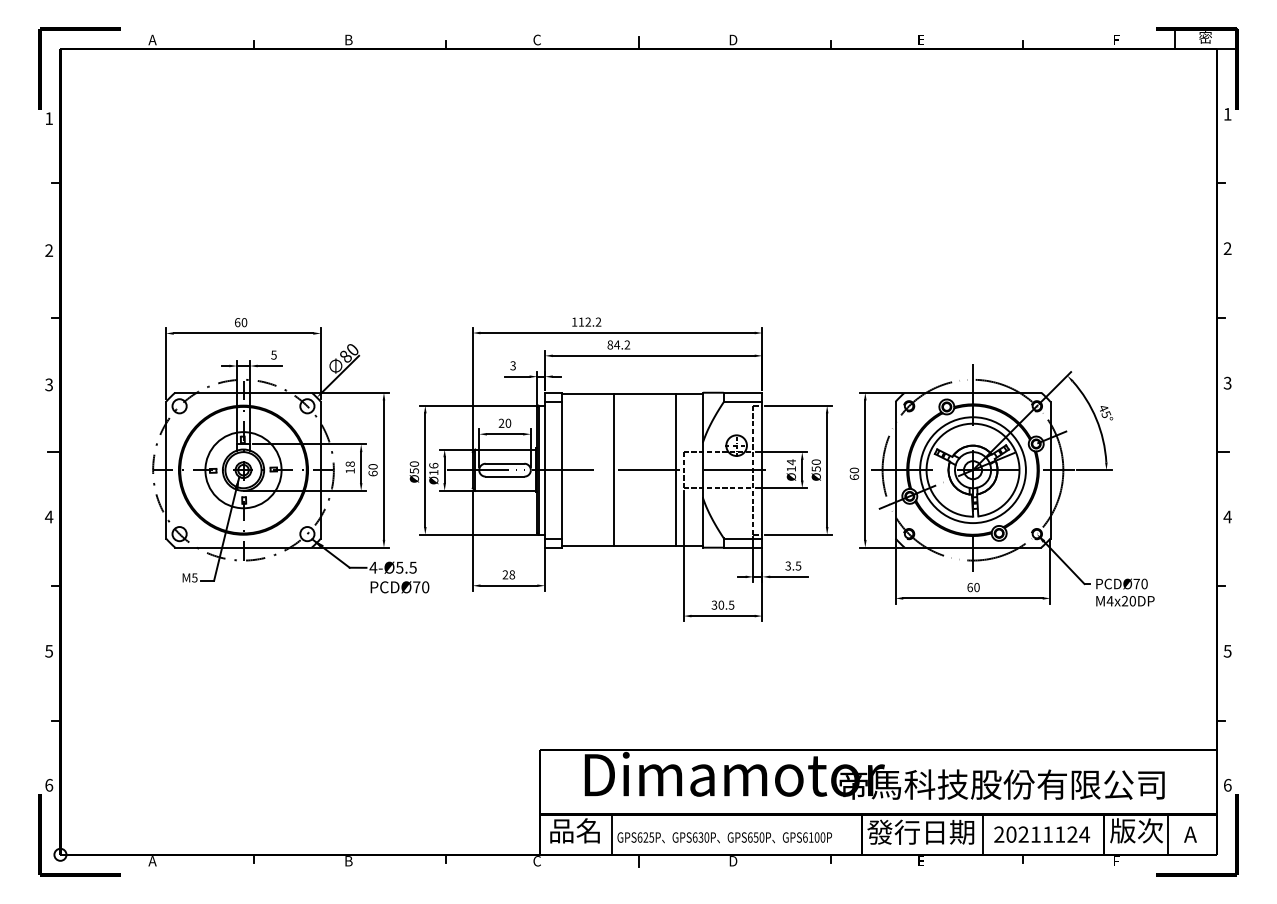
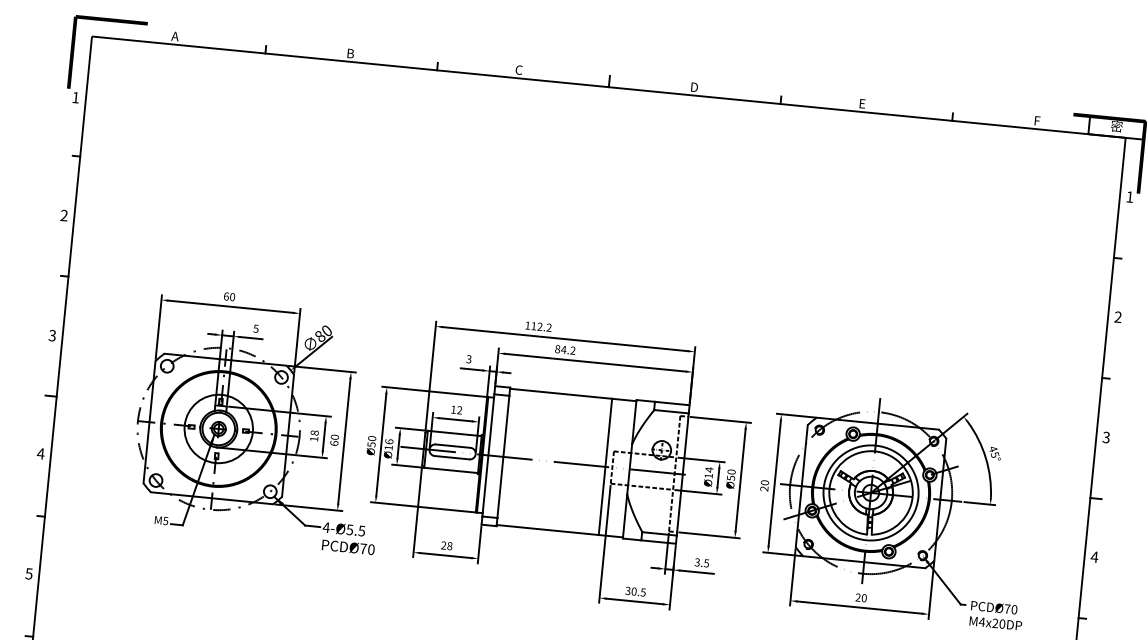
text: (504, 422) -> (456, 409), 20 -> 12
line: (614, 470) -> (550, 461), removed
text: (853, 477) -> (763, 489), 60 -> 20
text: (969, 587) -> (857, 597), 60 -> 20

